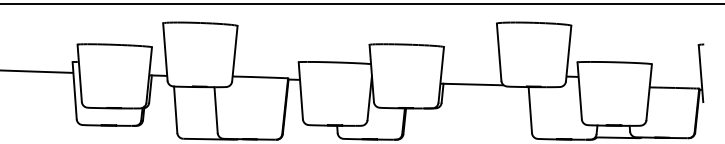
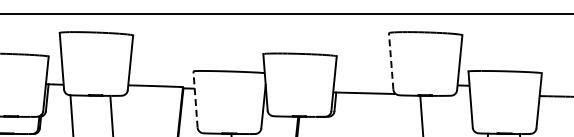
line: (499, 52) -> (391, 61), solid -> dashed
line: (300, 90) -> (195, 99), solid -> dashed

